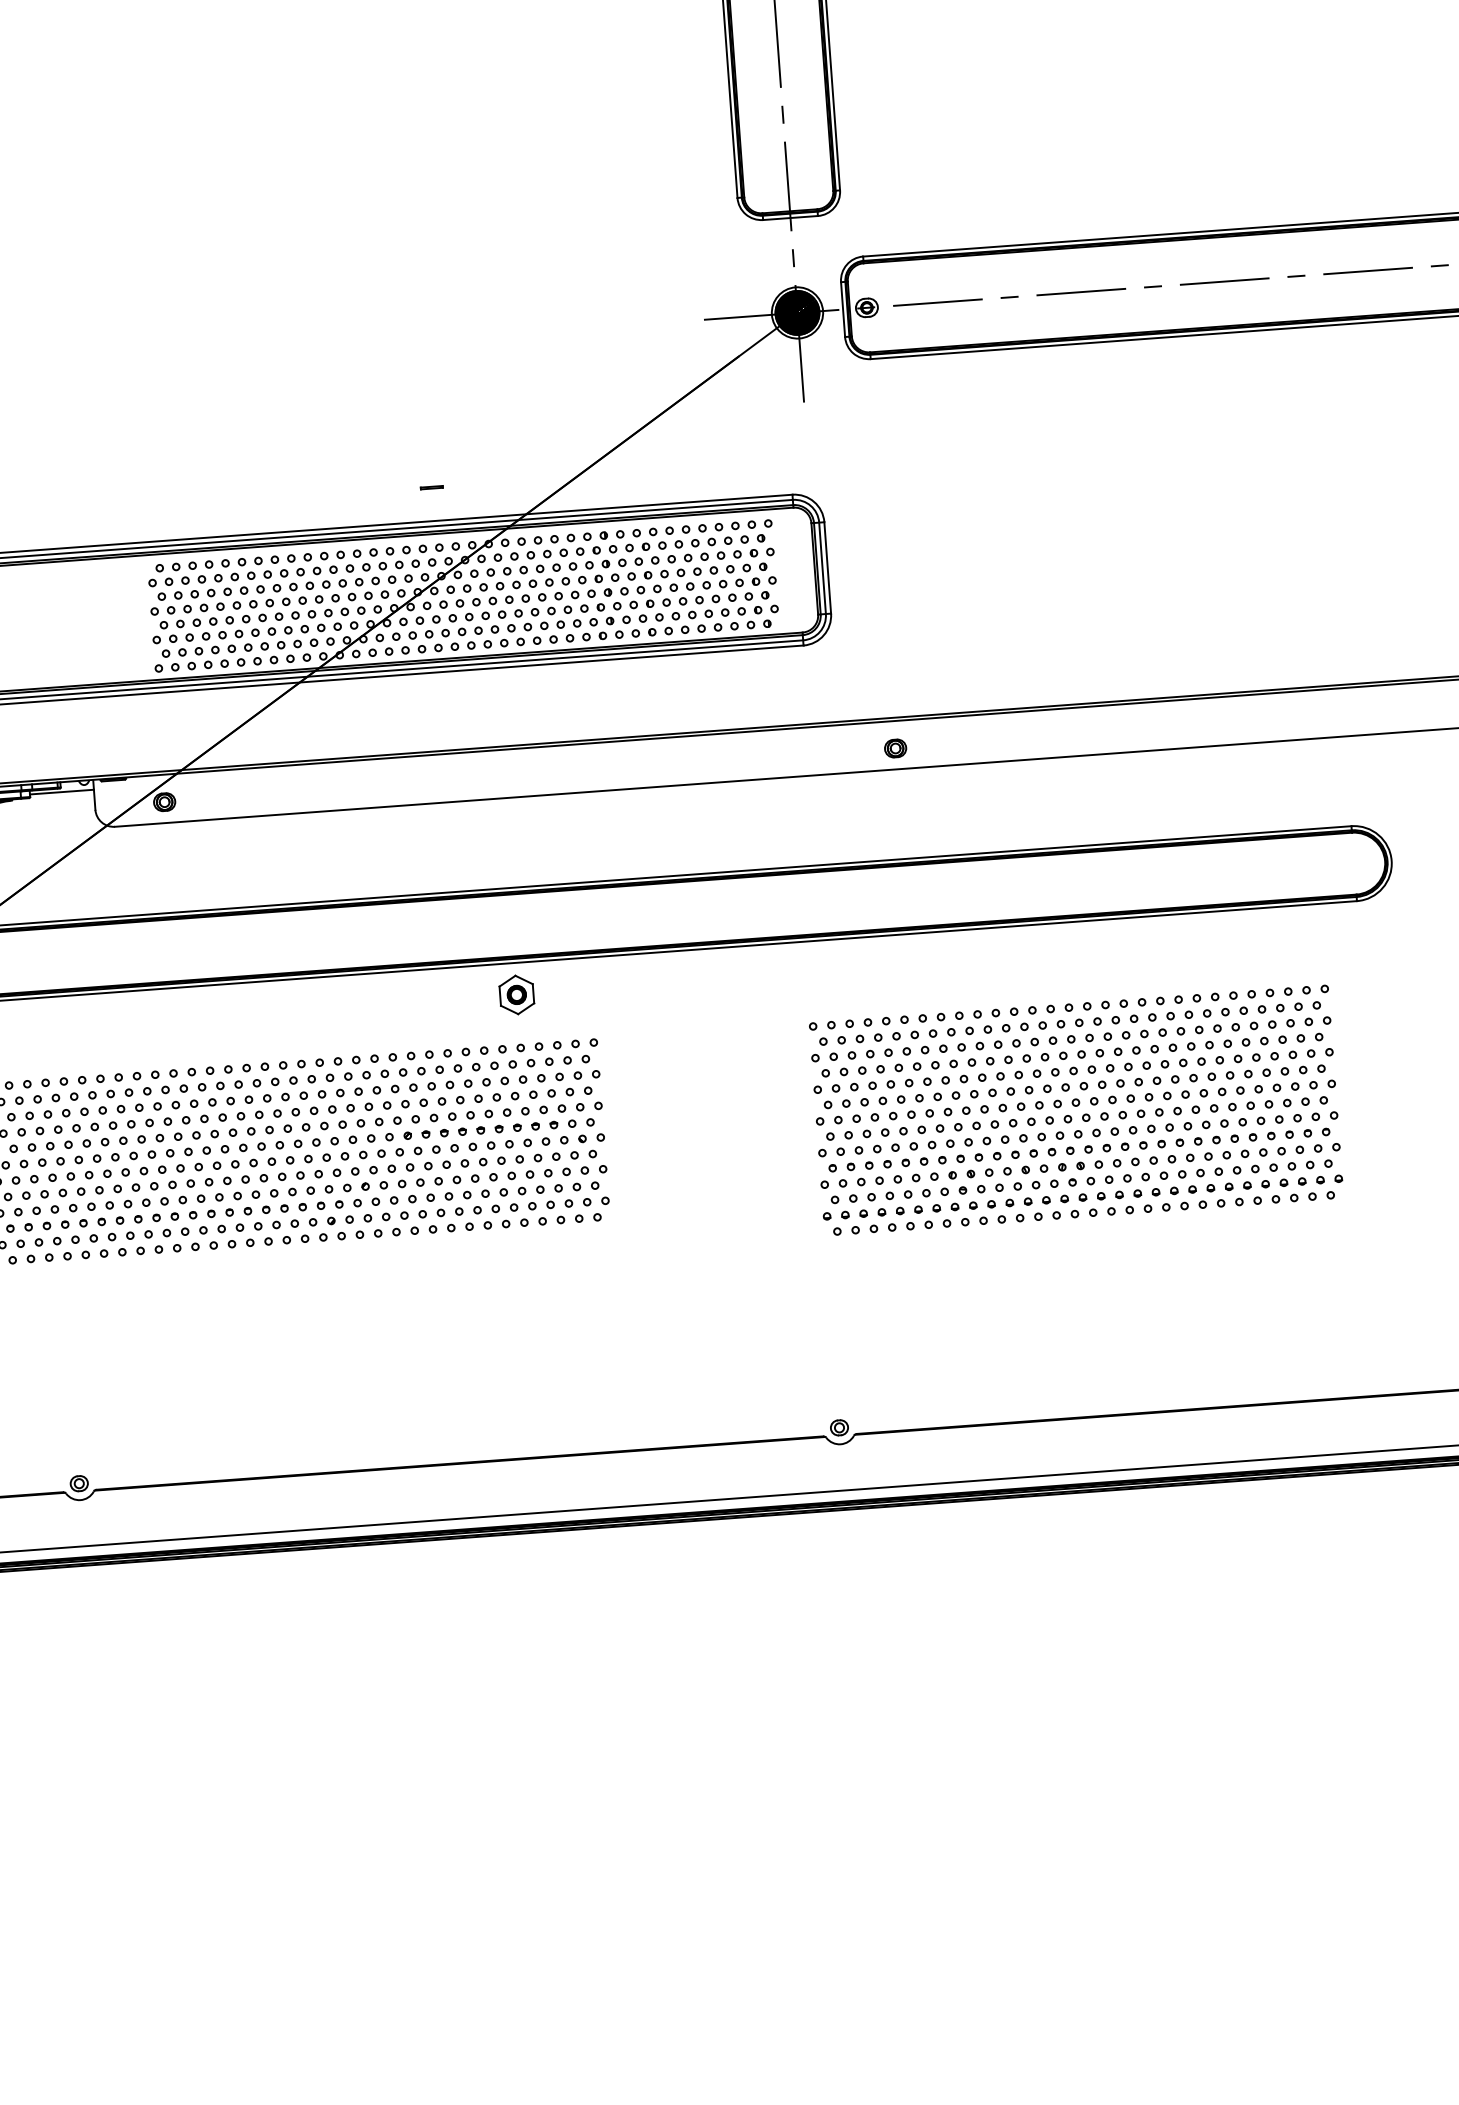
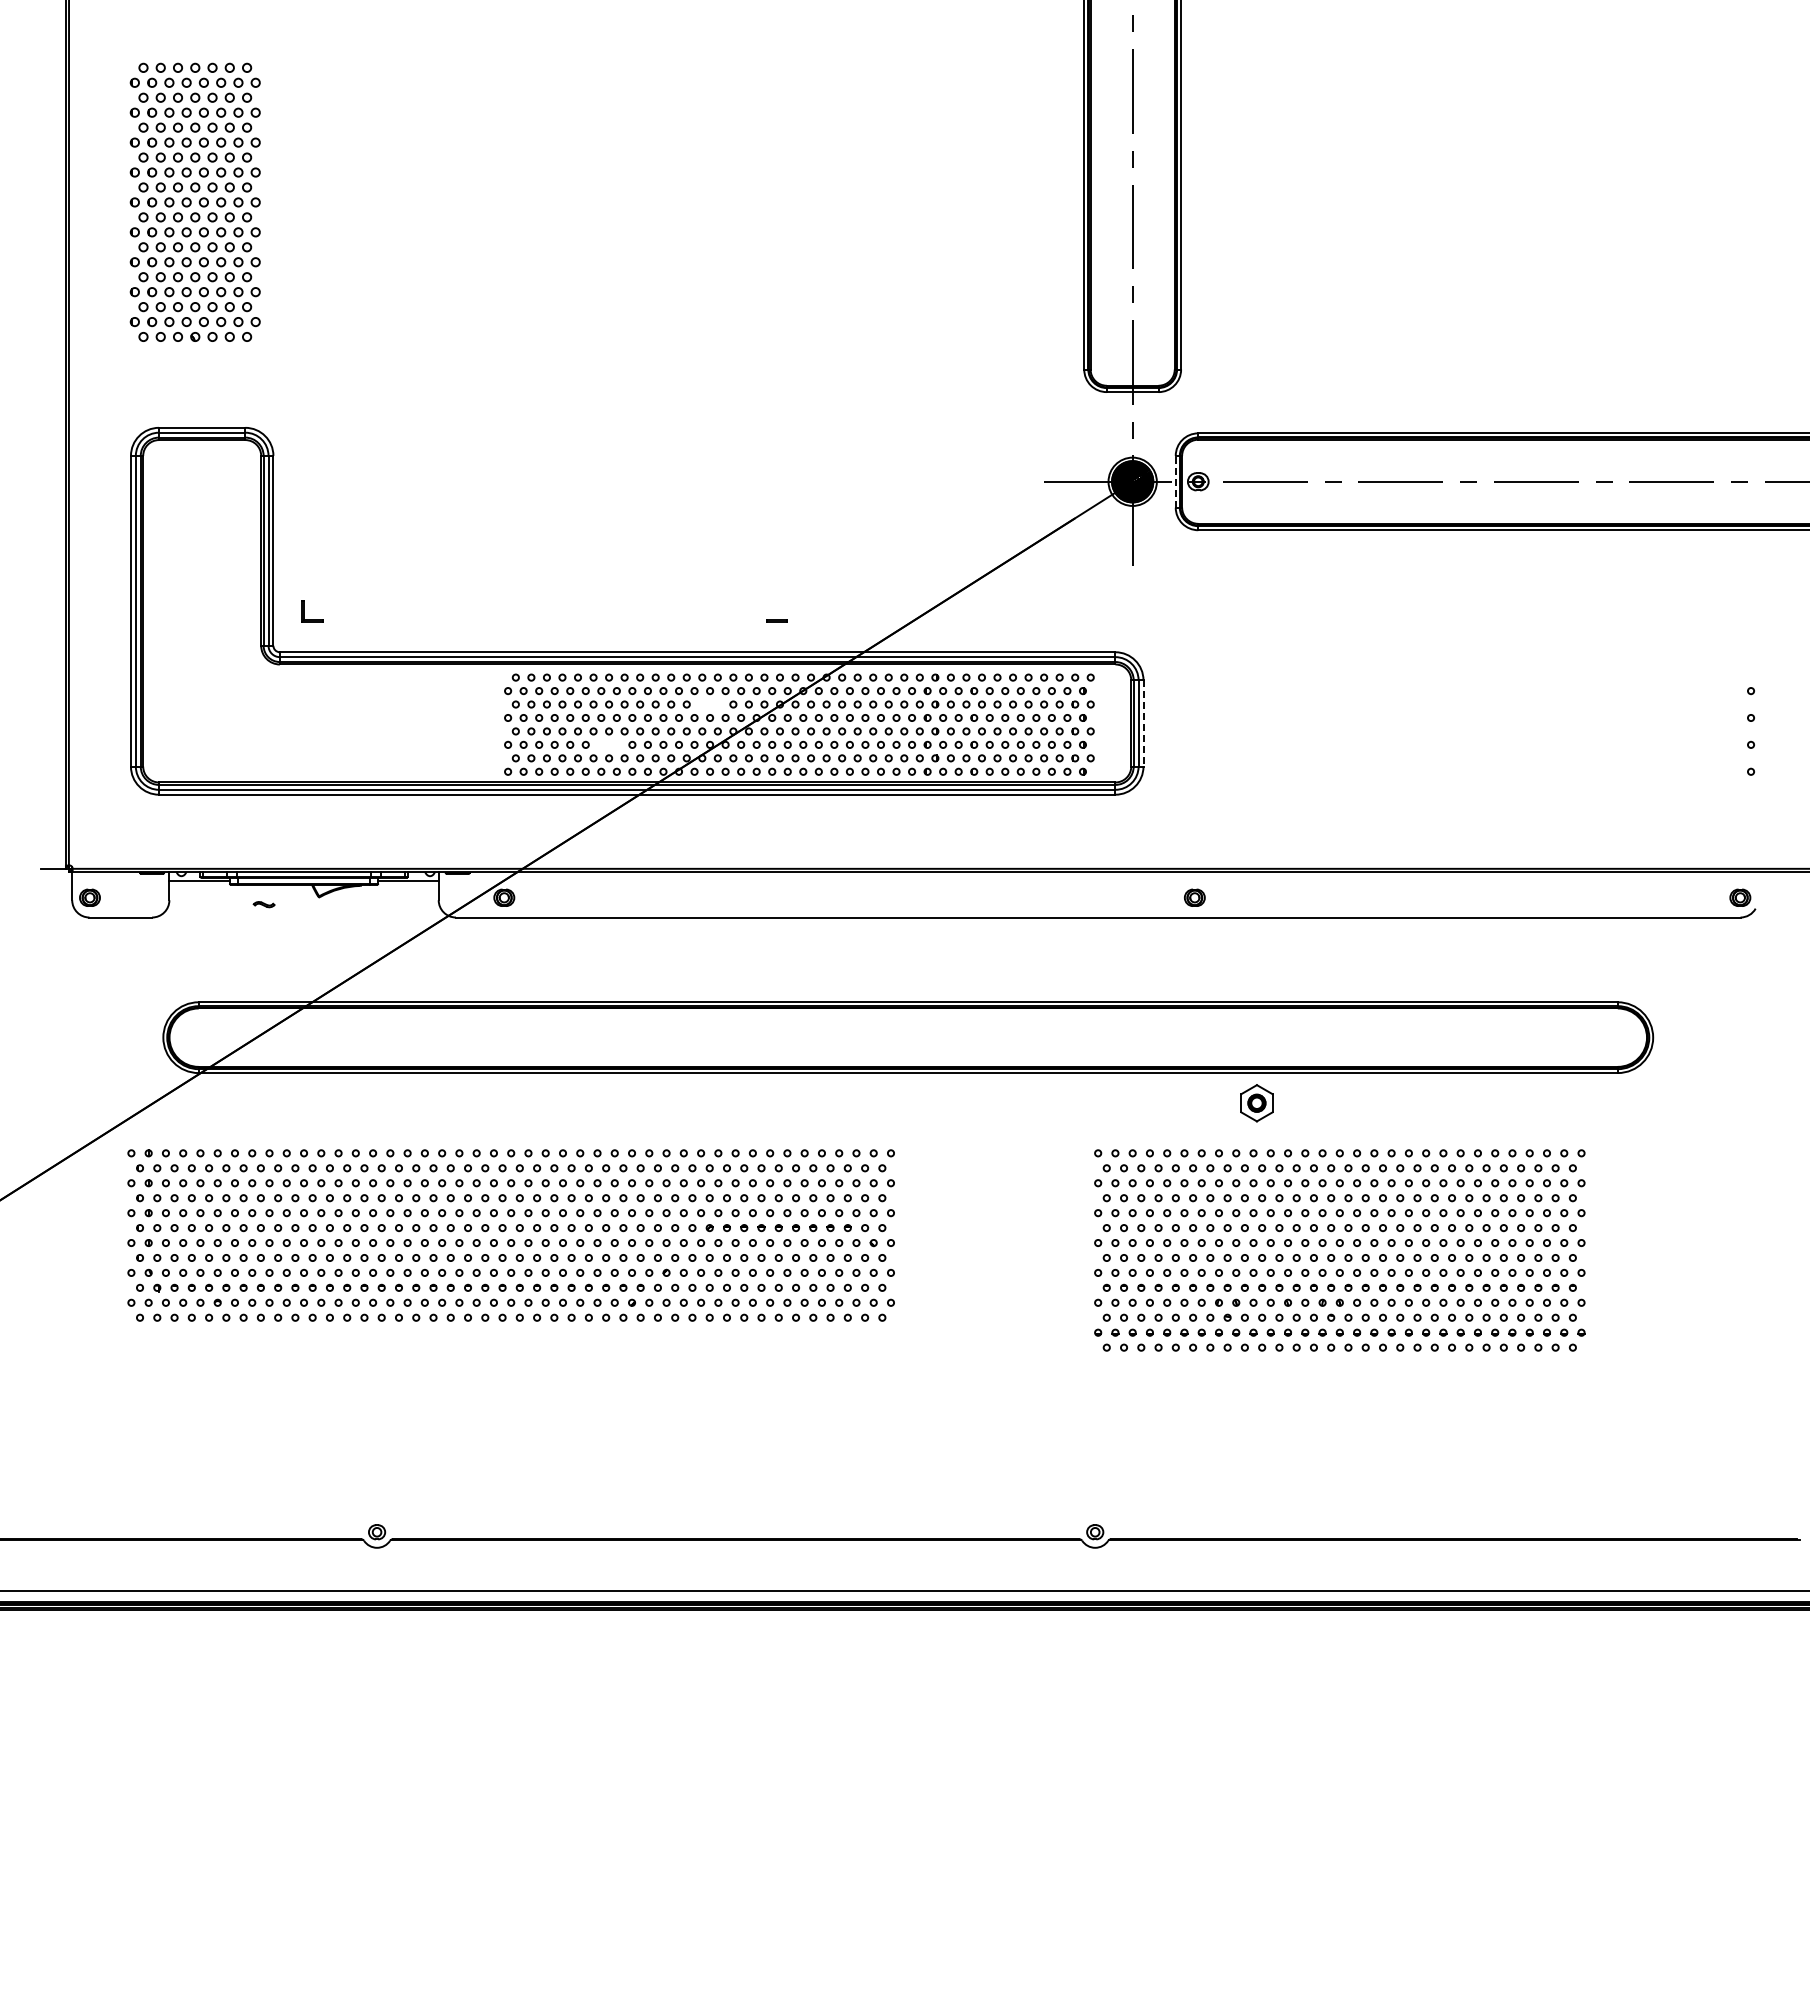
line: (842, 309) -> (1175, 481), solid -> dashed
line: (827, 567) -> (1143, 723), solid -> dashed
part: (366, 581) -> (709, 704), removed
part: (263, 631) -> (608, 744), removed
part: (516, 995) -> (1256, 1103), moved

